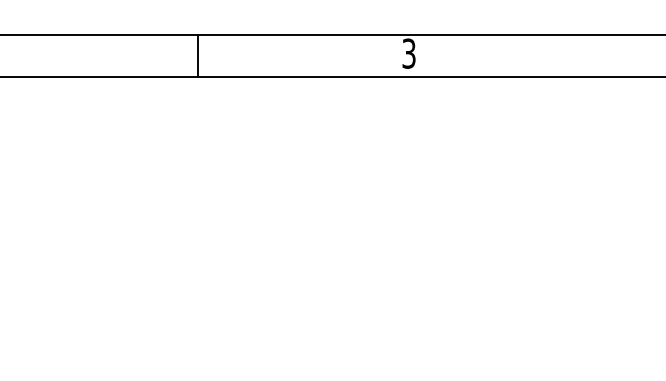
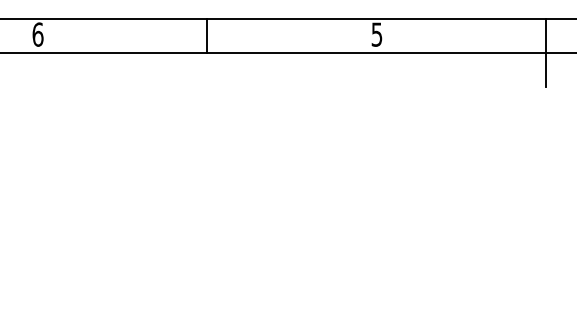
text: (409, 53) -> (377, 34), 3 -> 5
line: (618, 77) -> (545, 53), added

